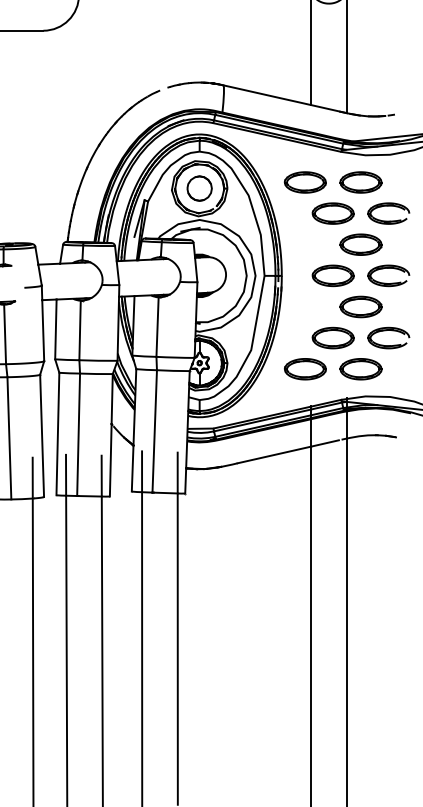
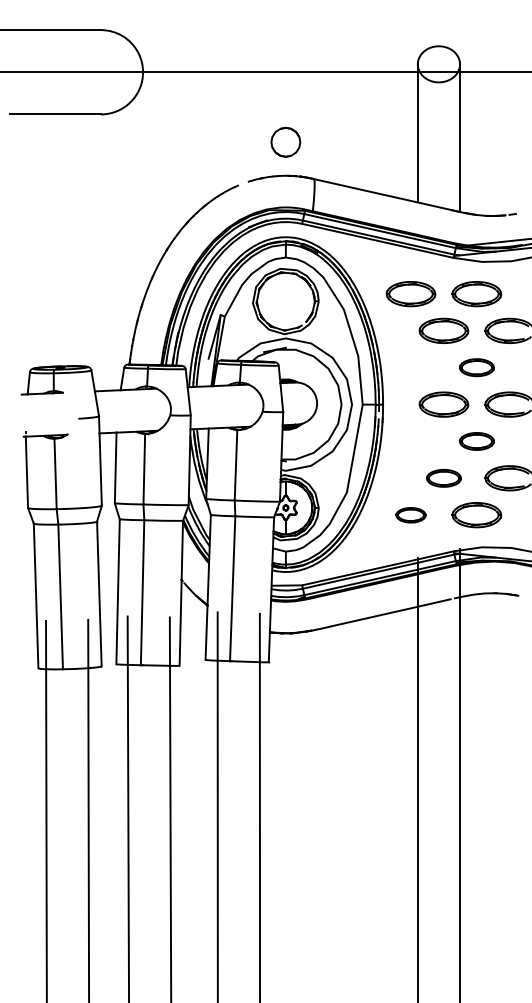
part: (199, 187) -> (285, 141), moved
part: (360, 244) -> (476, 367), size x0.7
part: (360, 307) -> (476, 441), size x0.7
part: (332, 338) -> (443, 478), size x0.7
part: (304, 369) -> (410, 515), size x0.6

